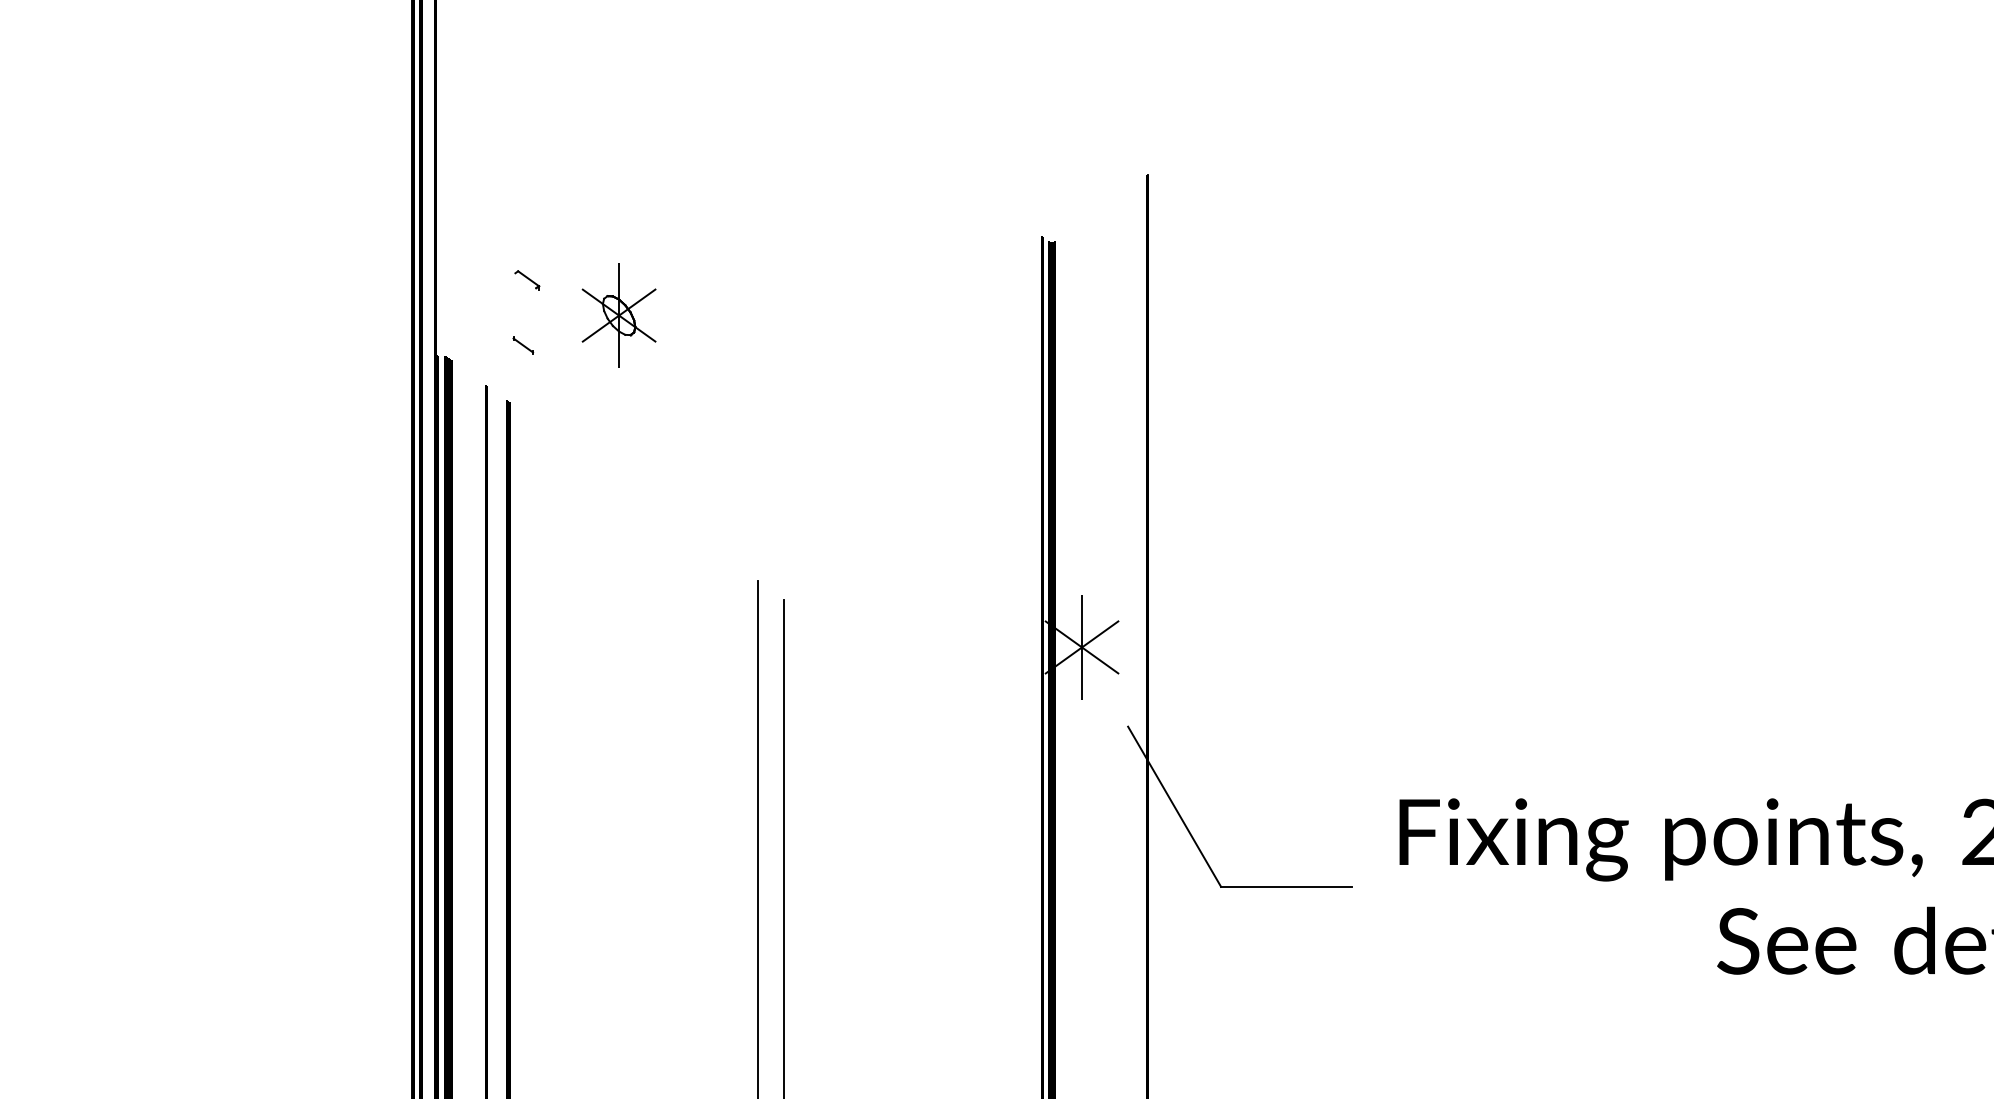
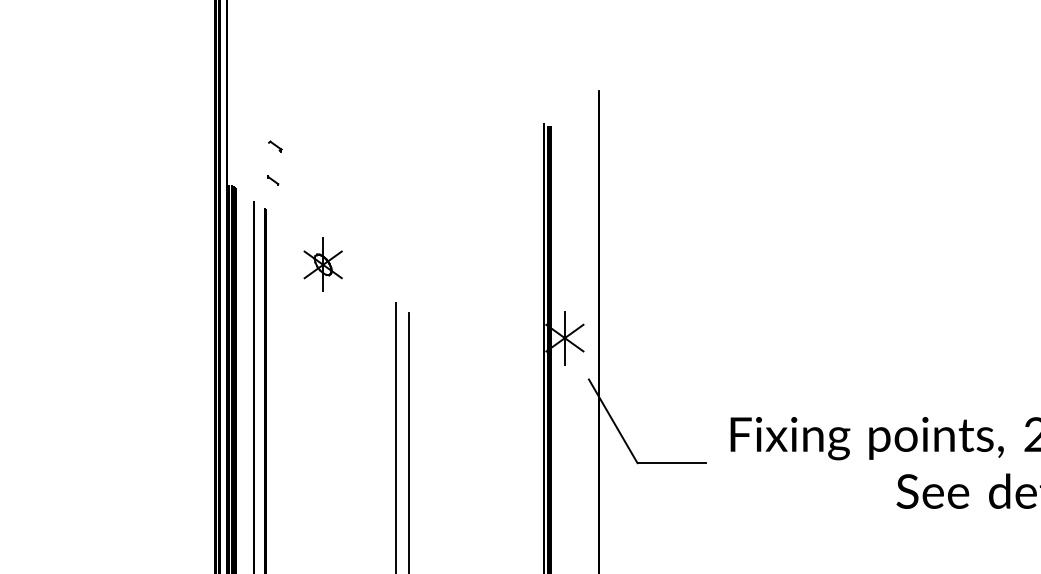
part: (617, 314) -> (322, 264), moved

